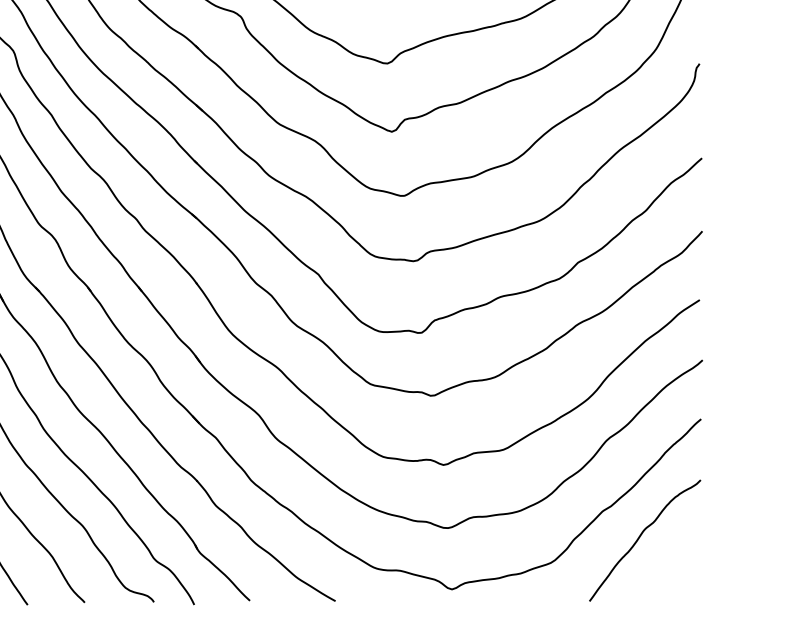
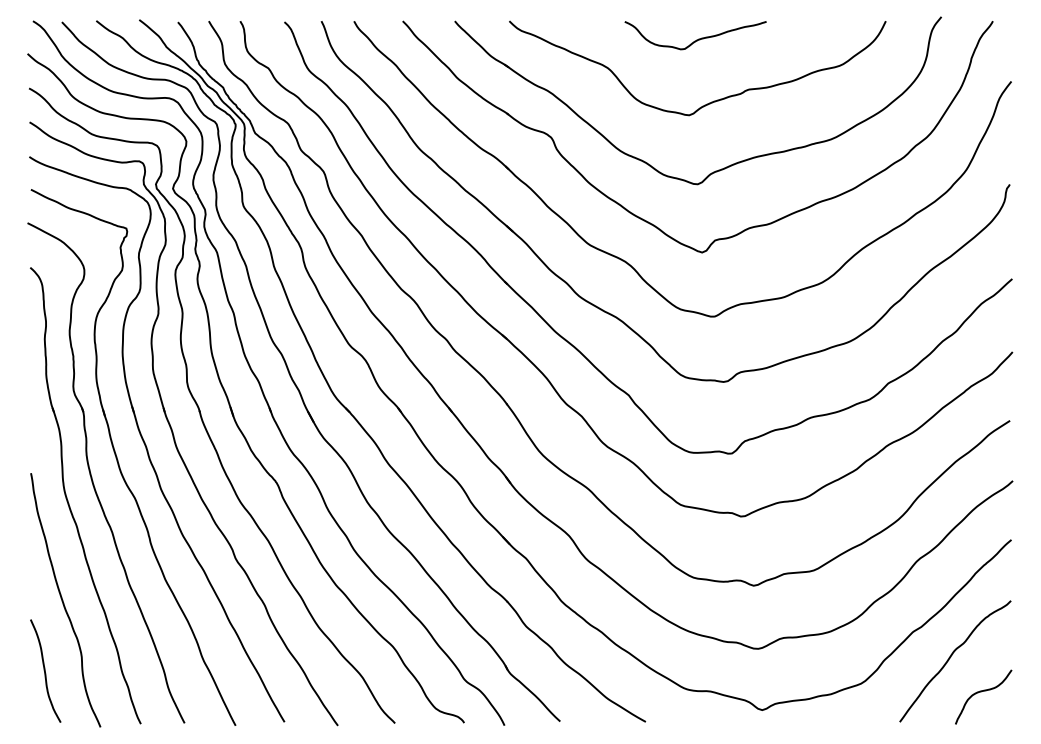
curve: (671, 571) -> (981, 692), added

